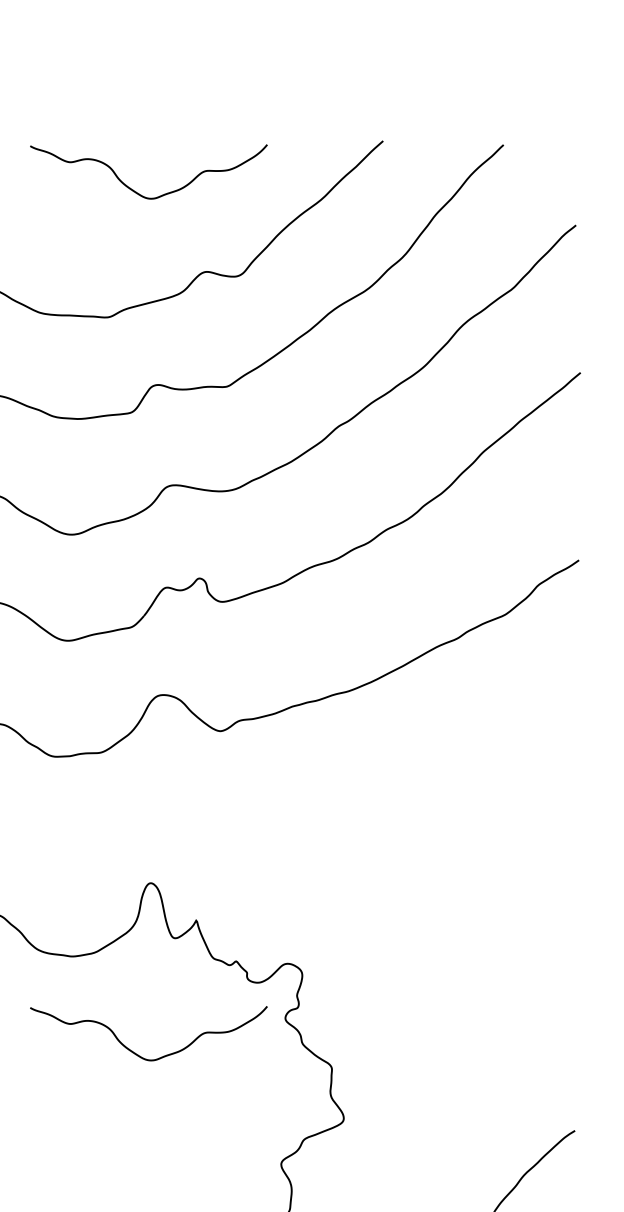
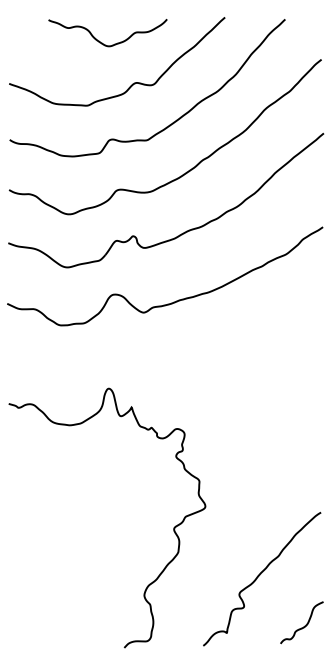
curve: (138, 1052) -> (102, 473), removed

